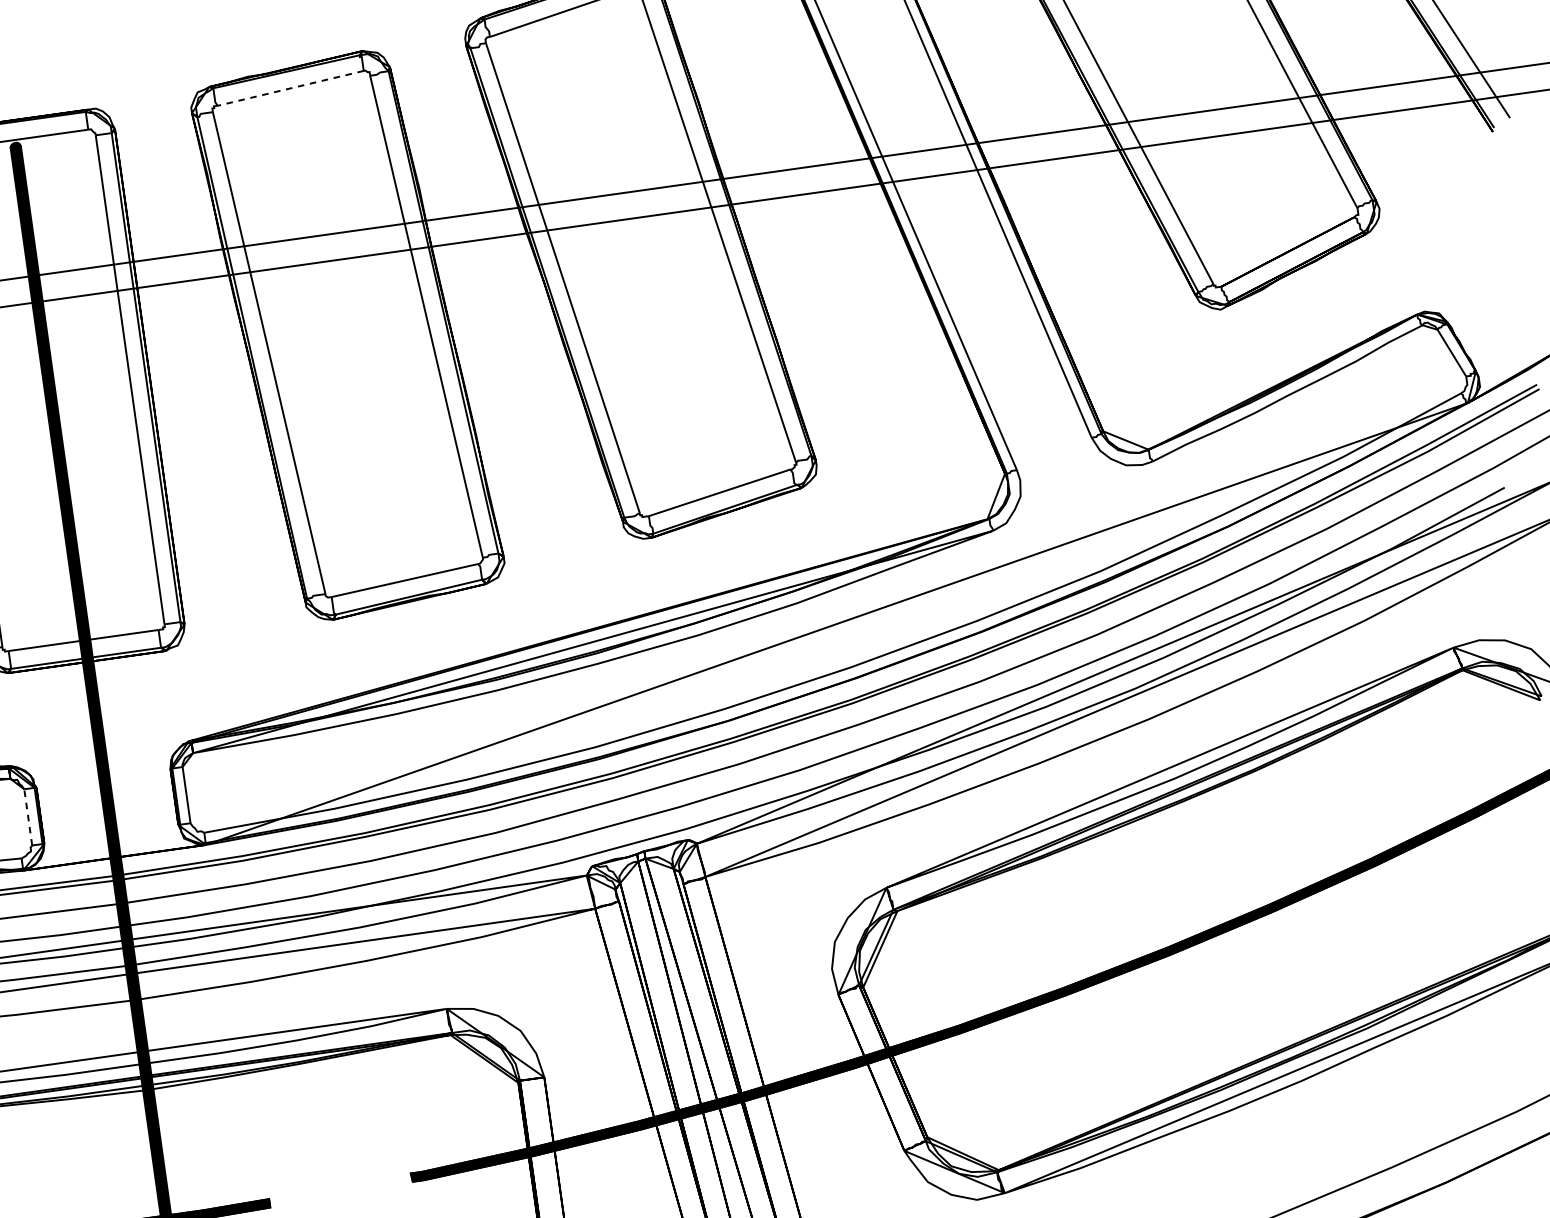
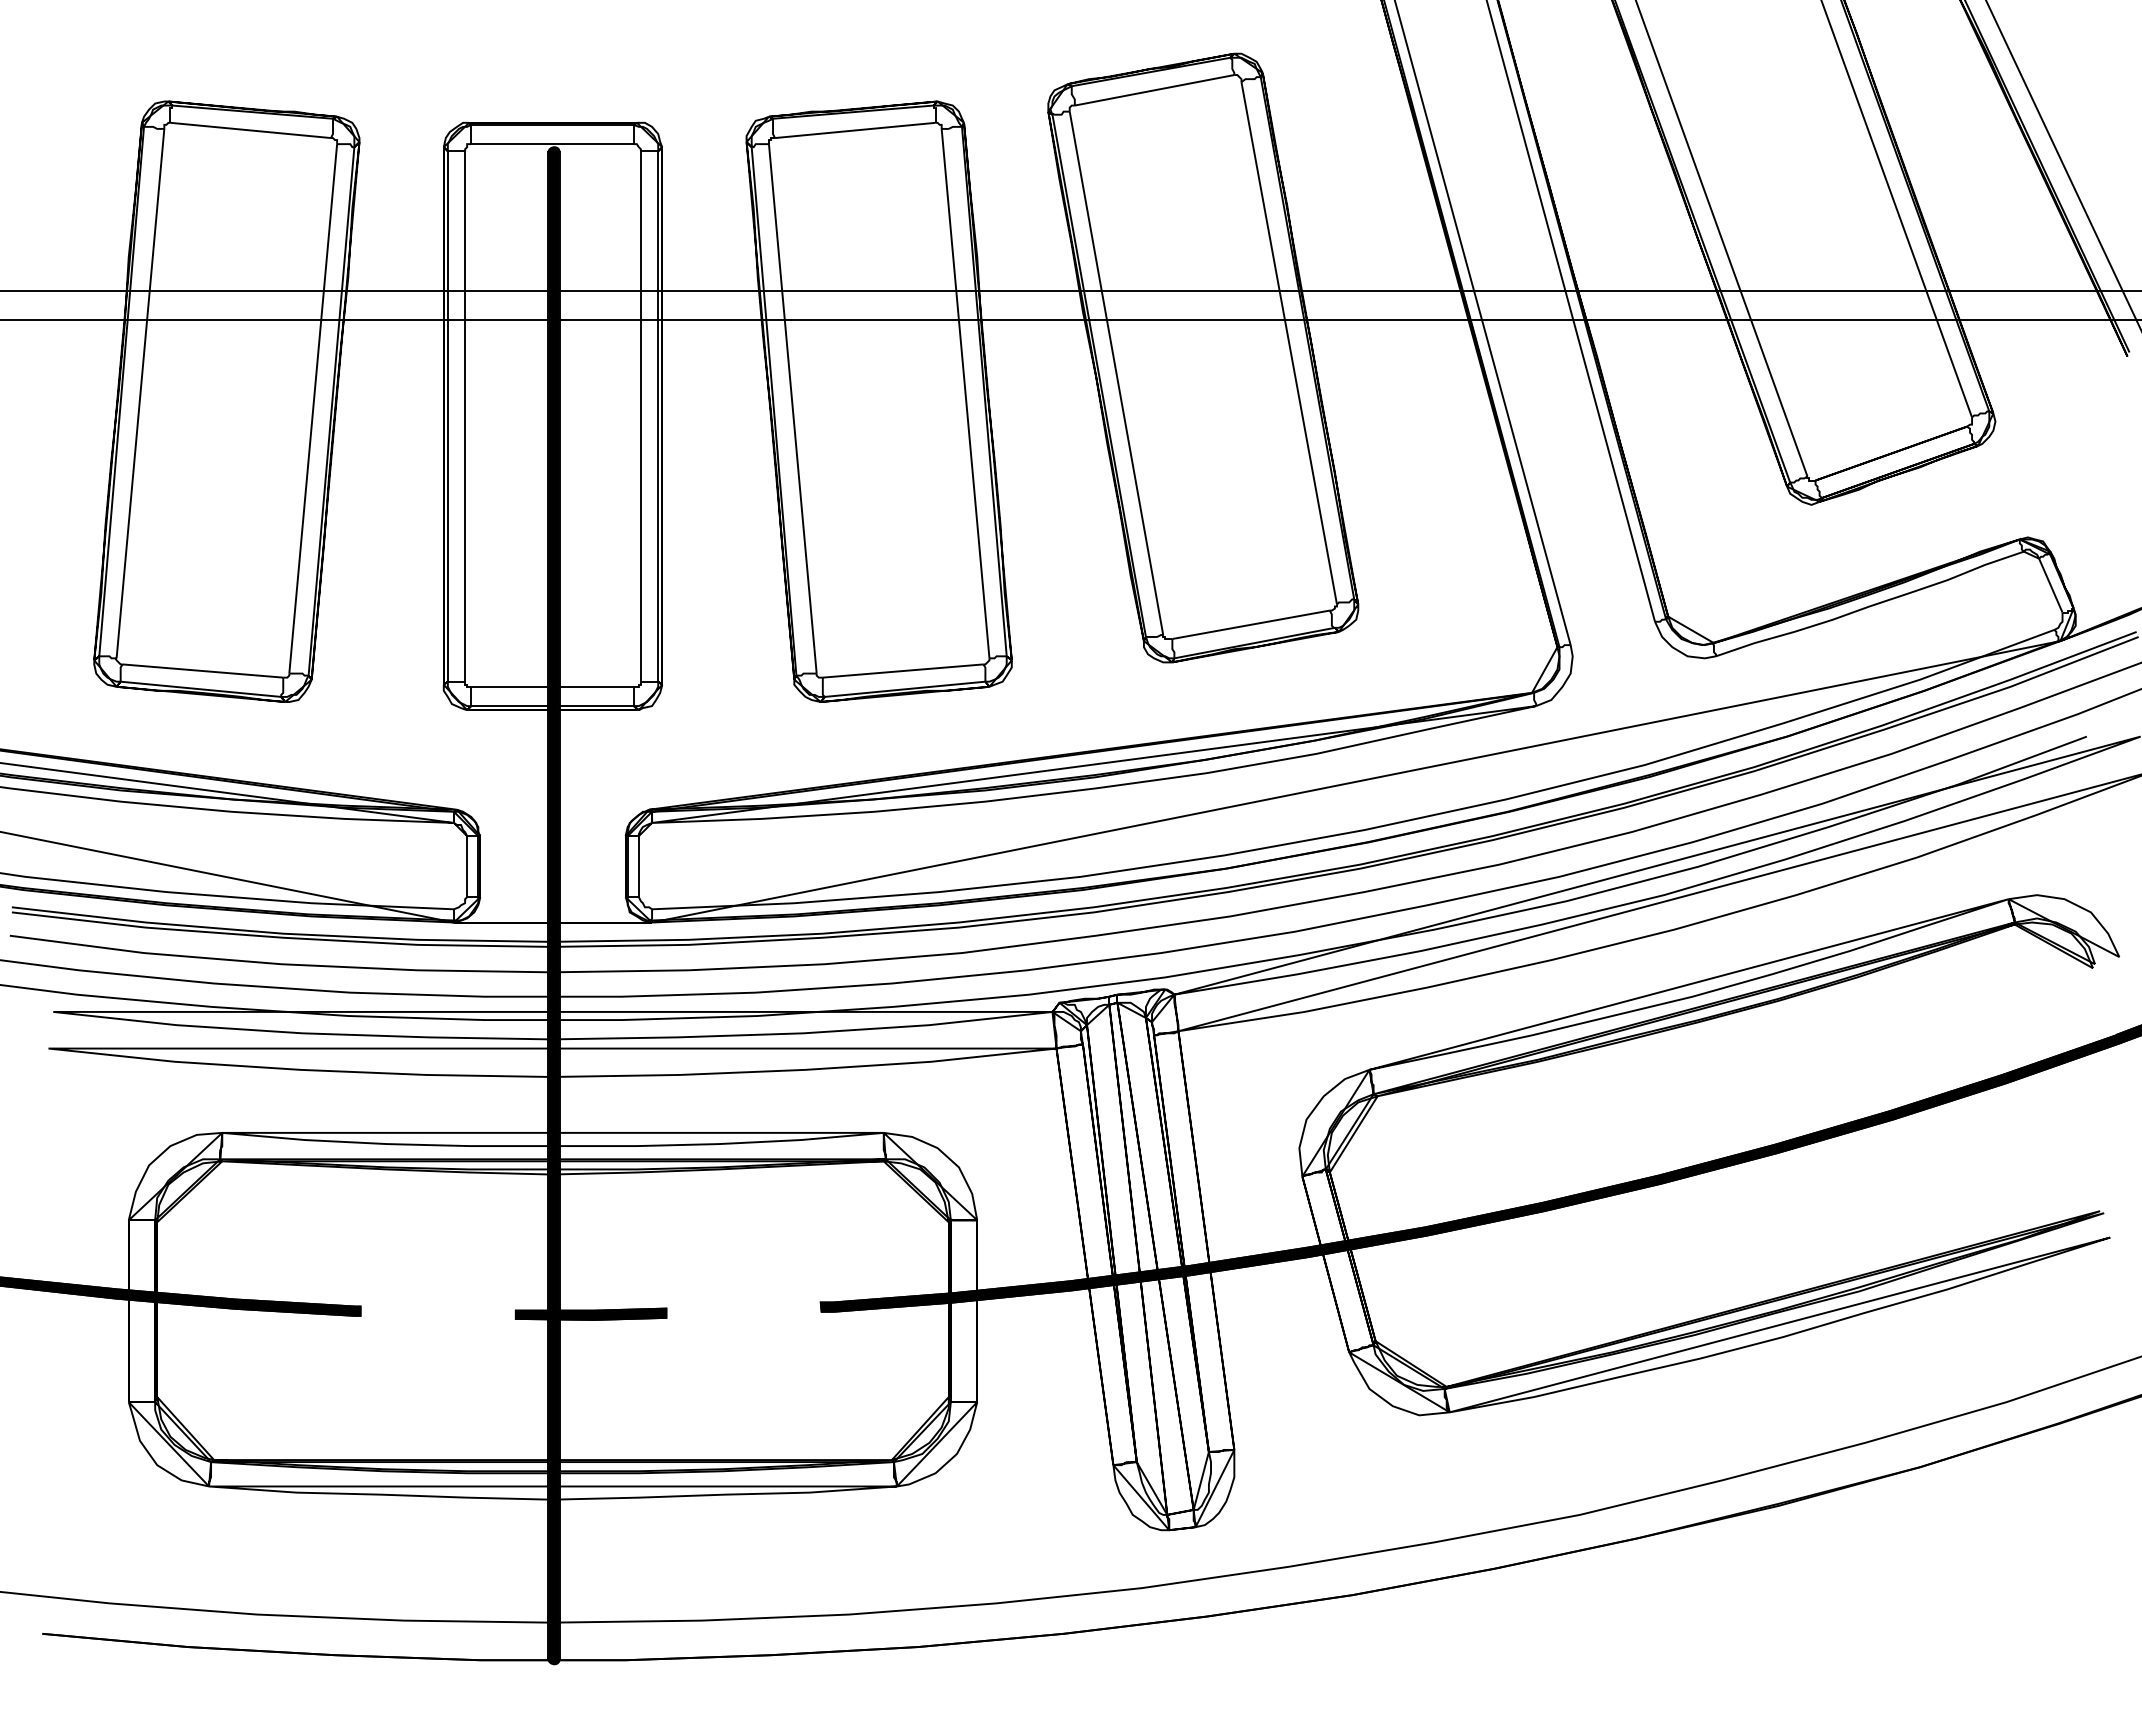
line: (290, 88) -> (855, 130), dashed -> solid
line: (28, 817) -> (467, 866), dashed -> solid

